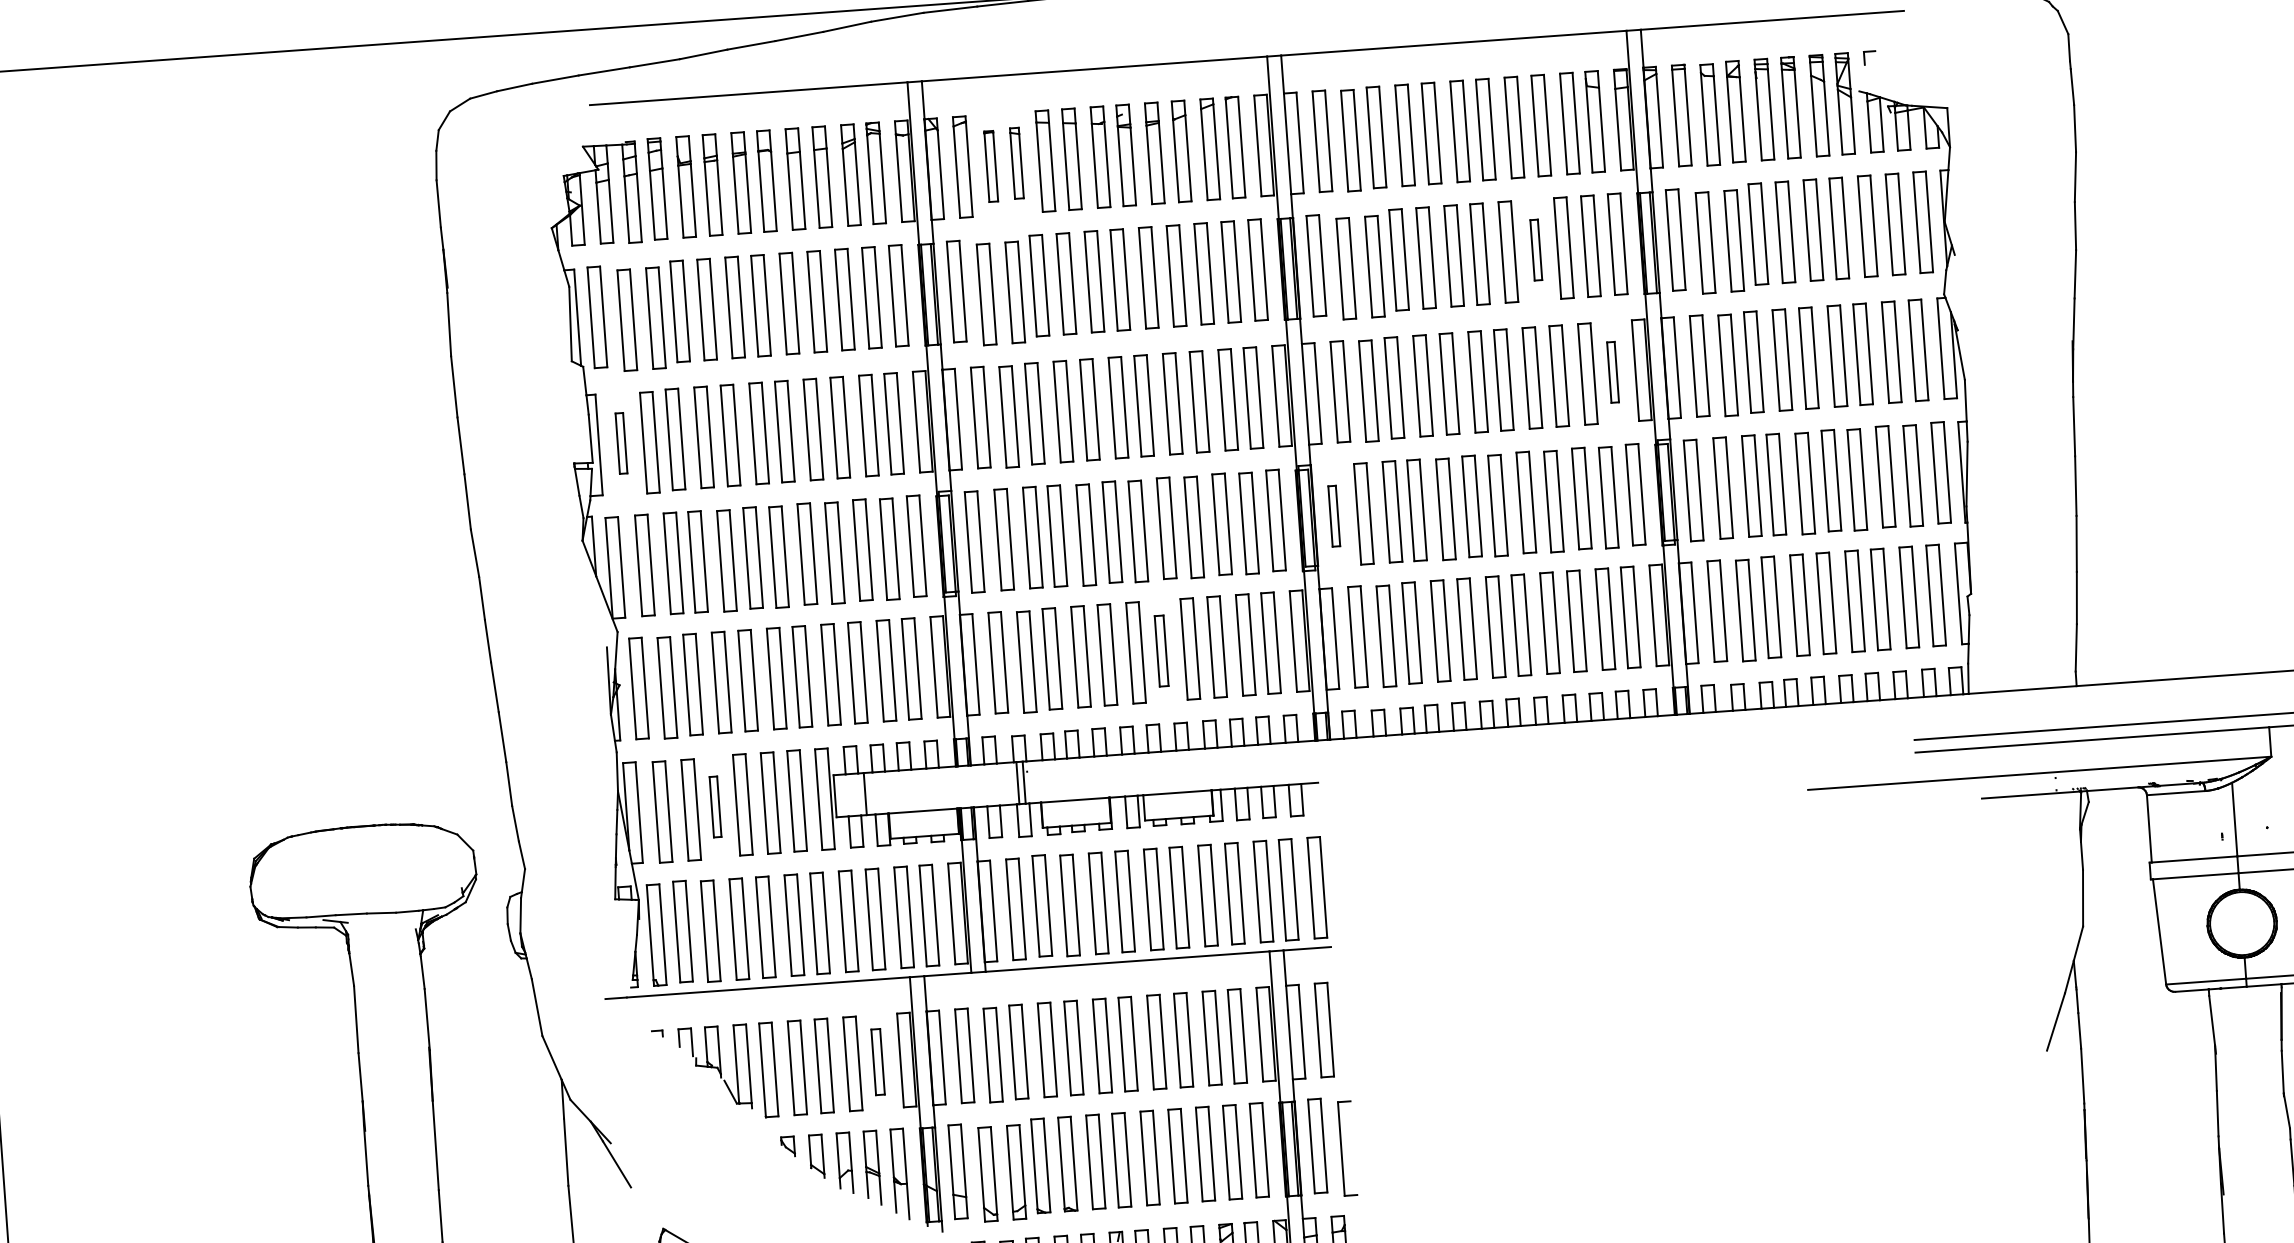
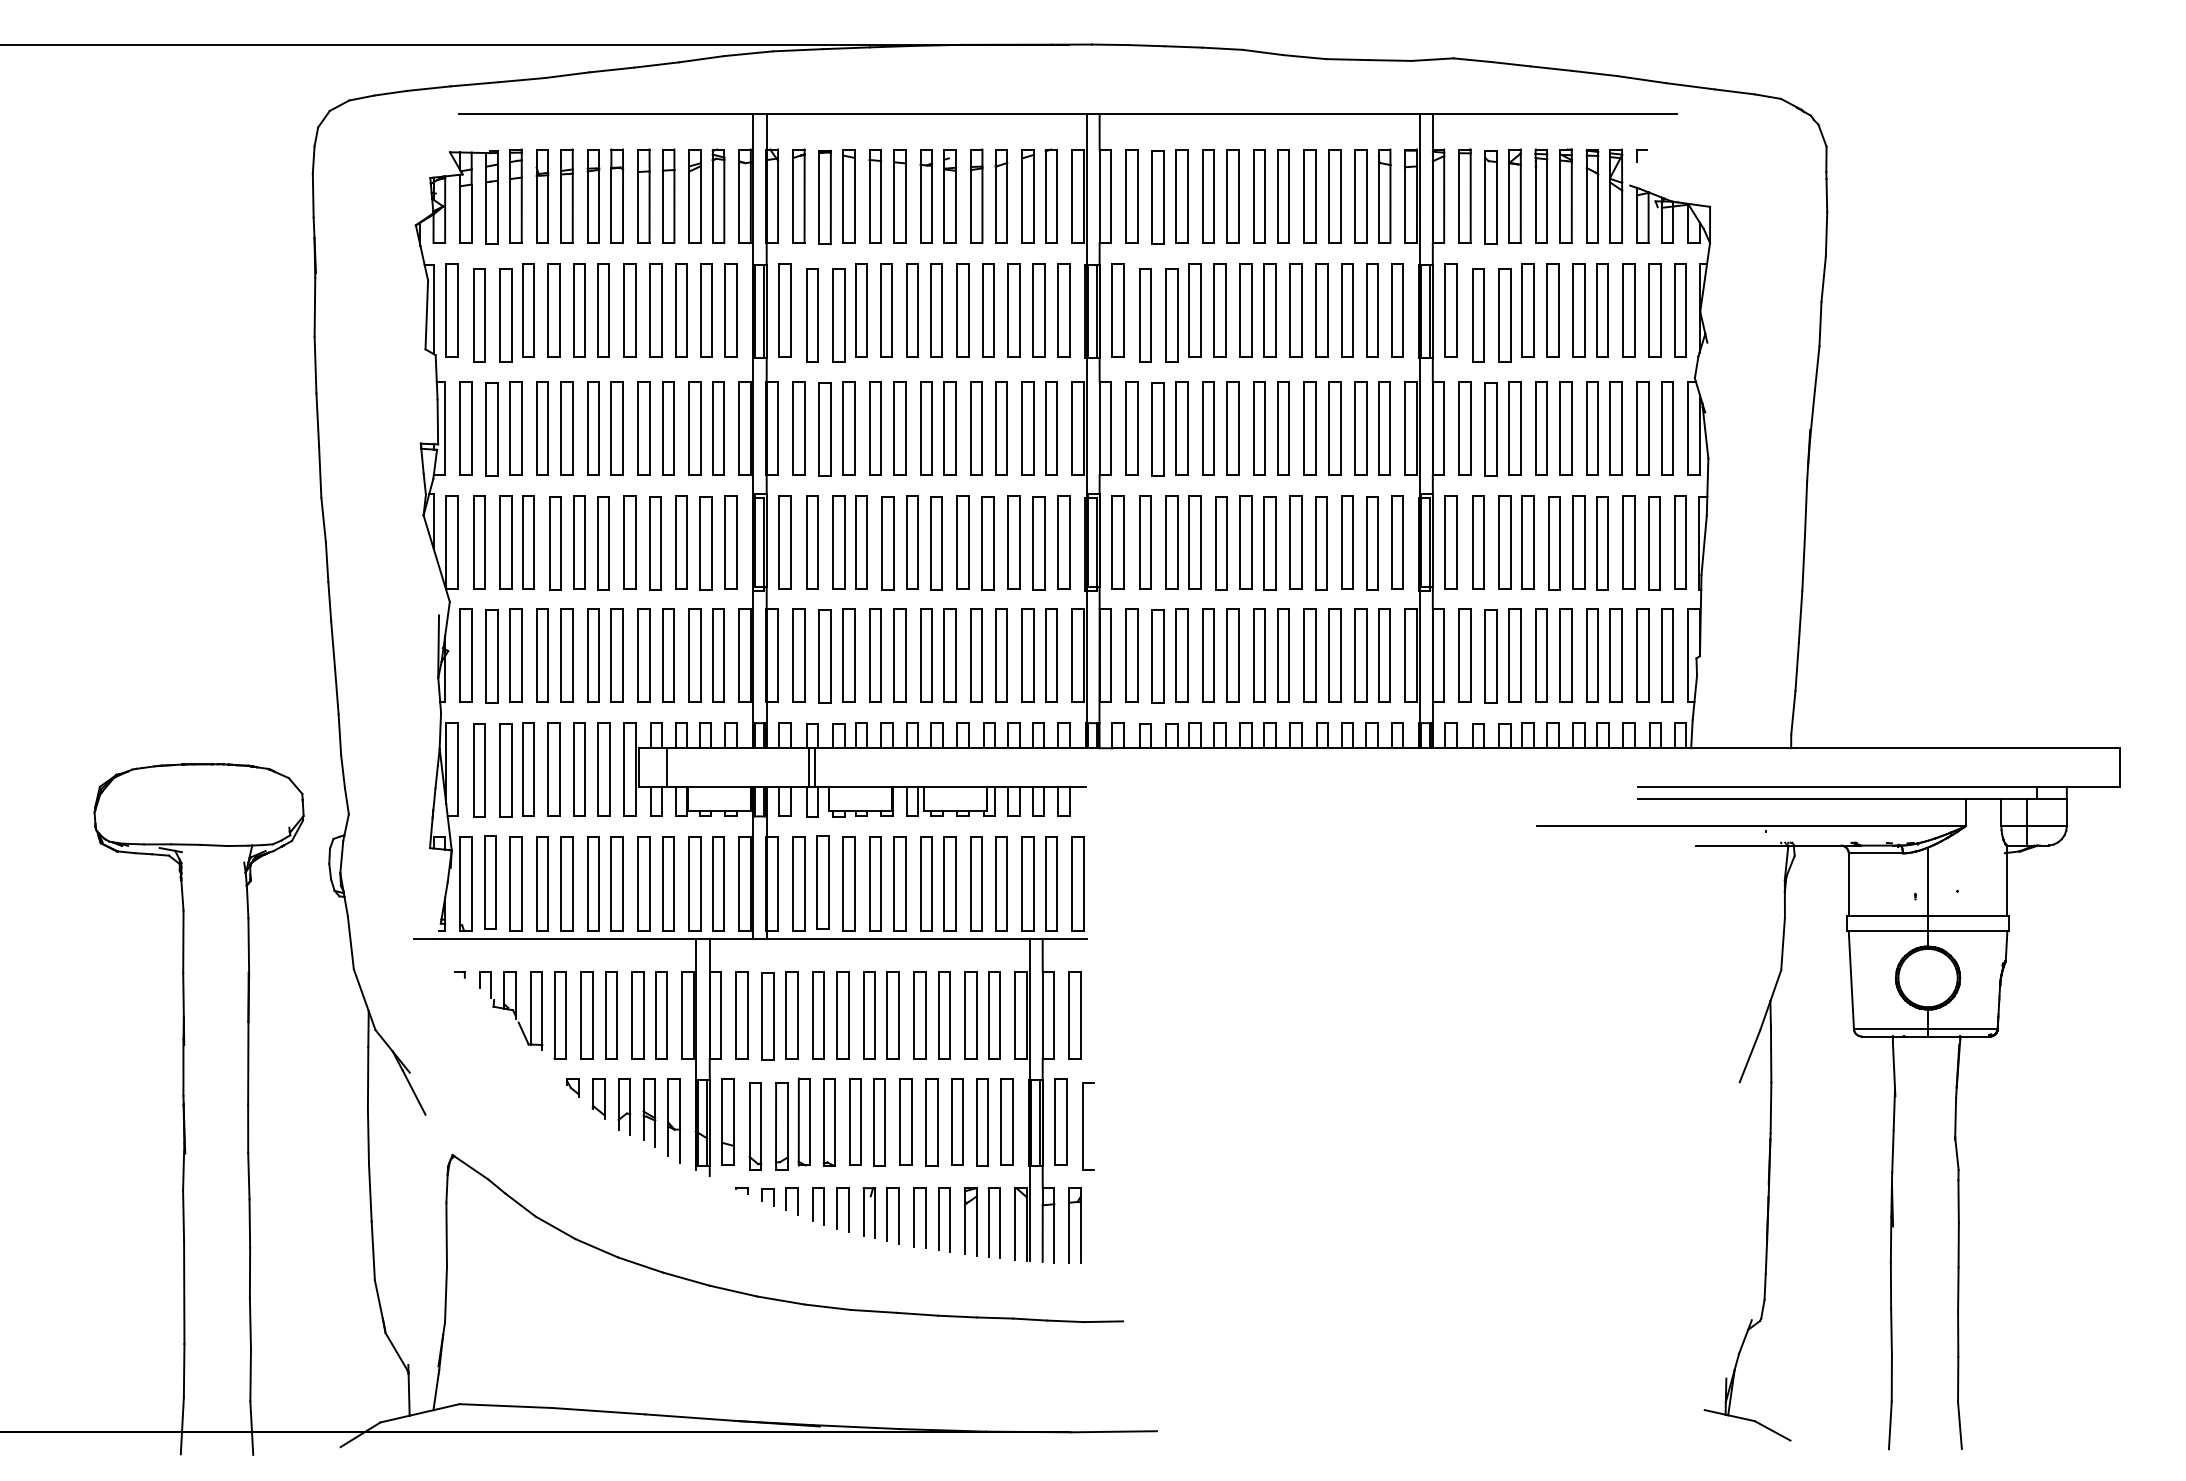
part: (1016, 163) -> (848, 196), size x1.43
part: (990, 166) -> (824, 197), size x1.43
part: (1535, 250) -> (1321, 310), size x1.67
part: (1612, 372) -> (1384, 428), size x1.67
part: (621, 443) -> (465, 428), size x1.67
part: (1333, 516) -> (1117, 542), size x1.67
part: (1161, 651) -> (949, 655), size x1.43
part: (715, 806) -> (528, 769), size x1.67
part: (878, 1062) -> (661, 1015), size x1.43

